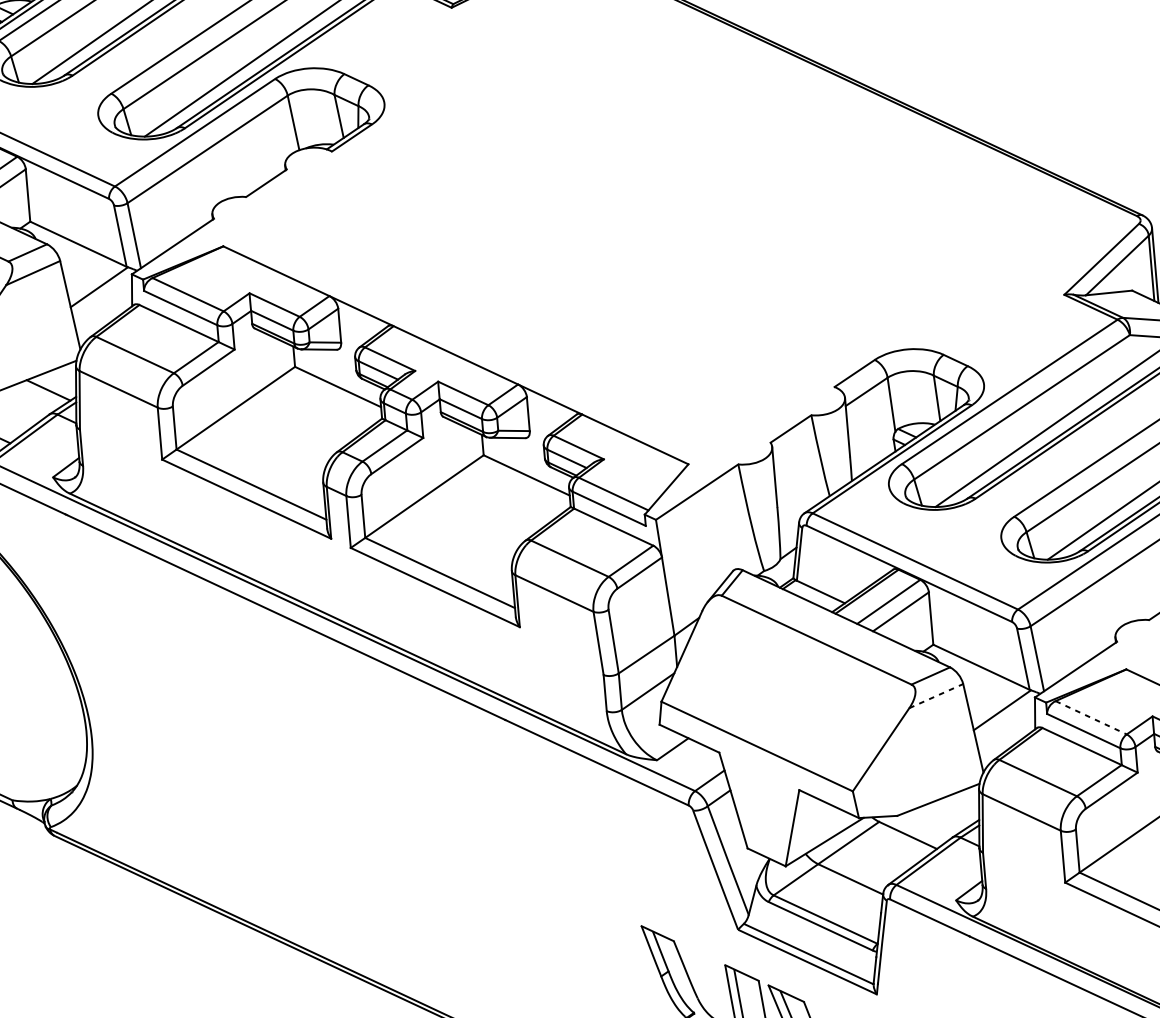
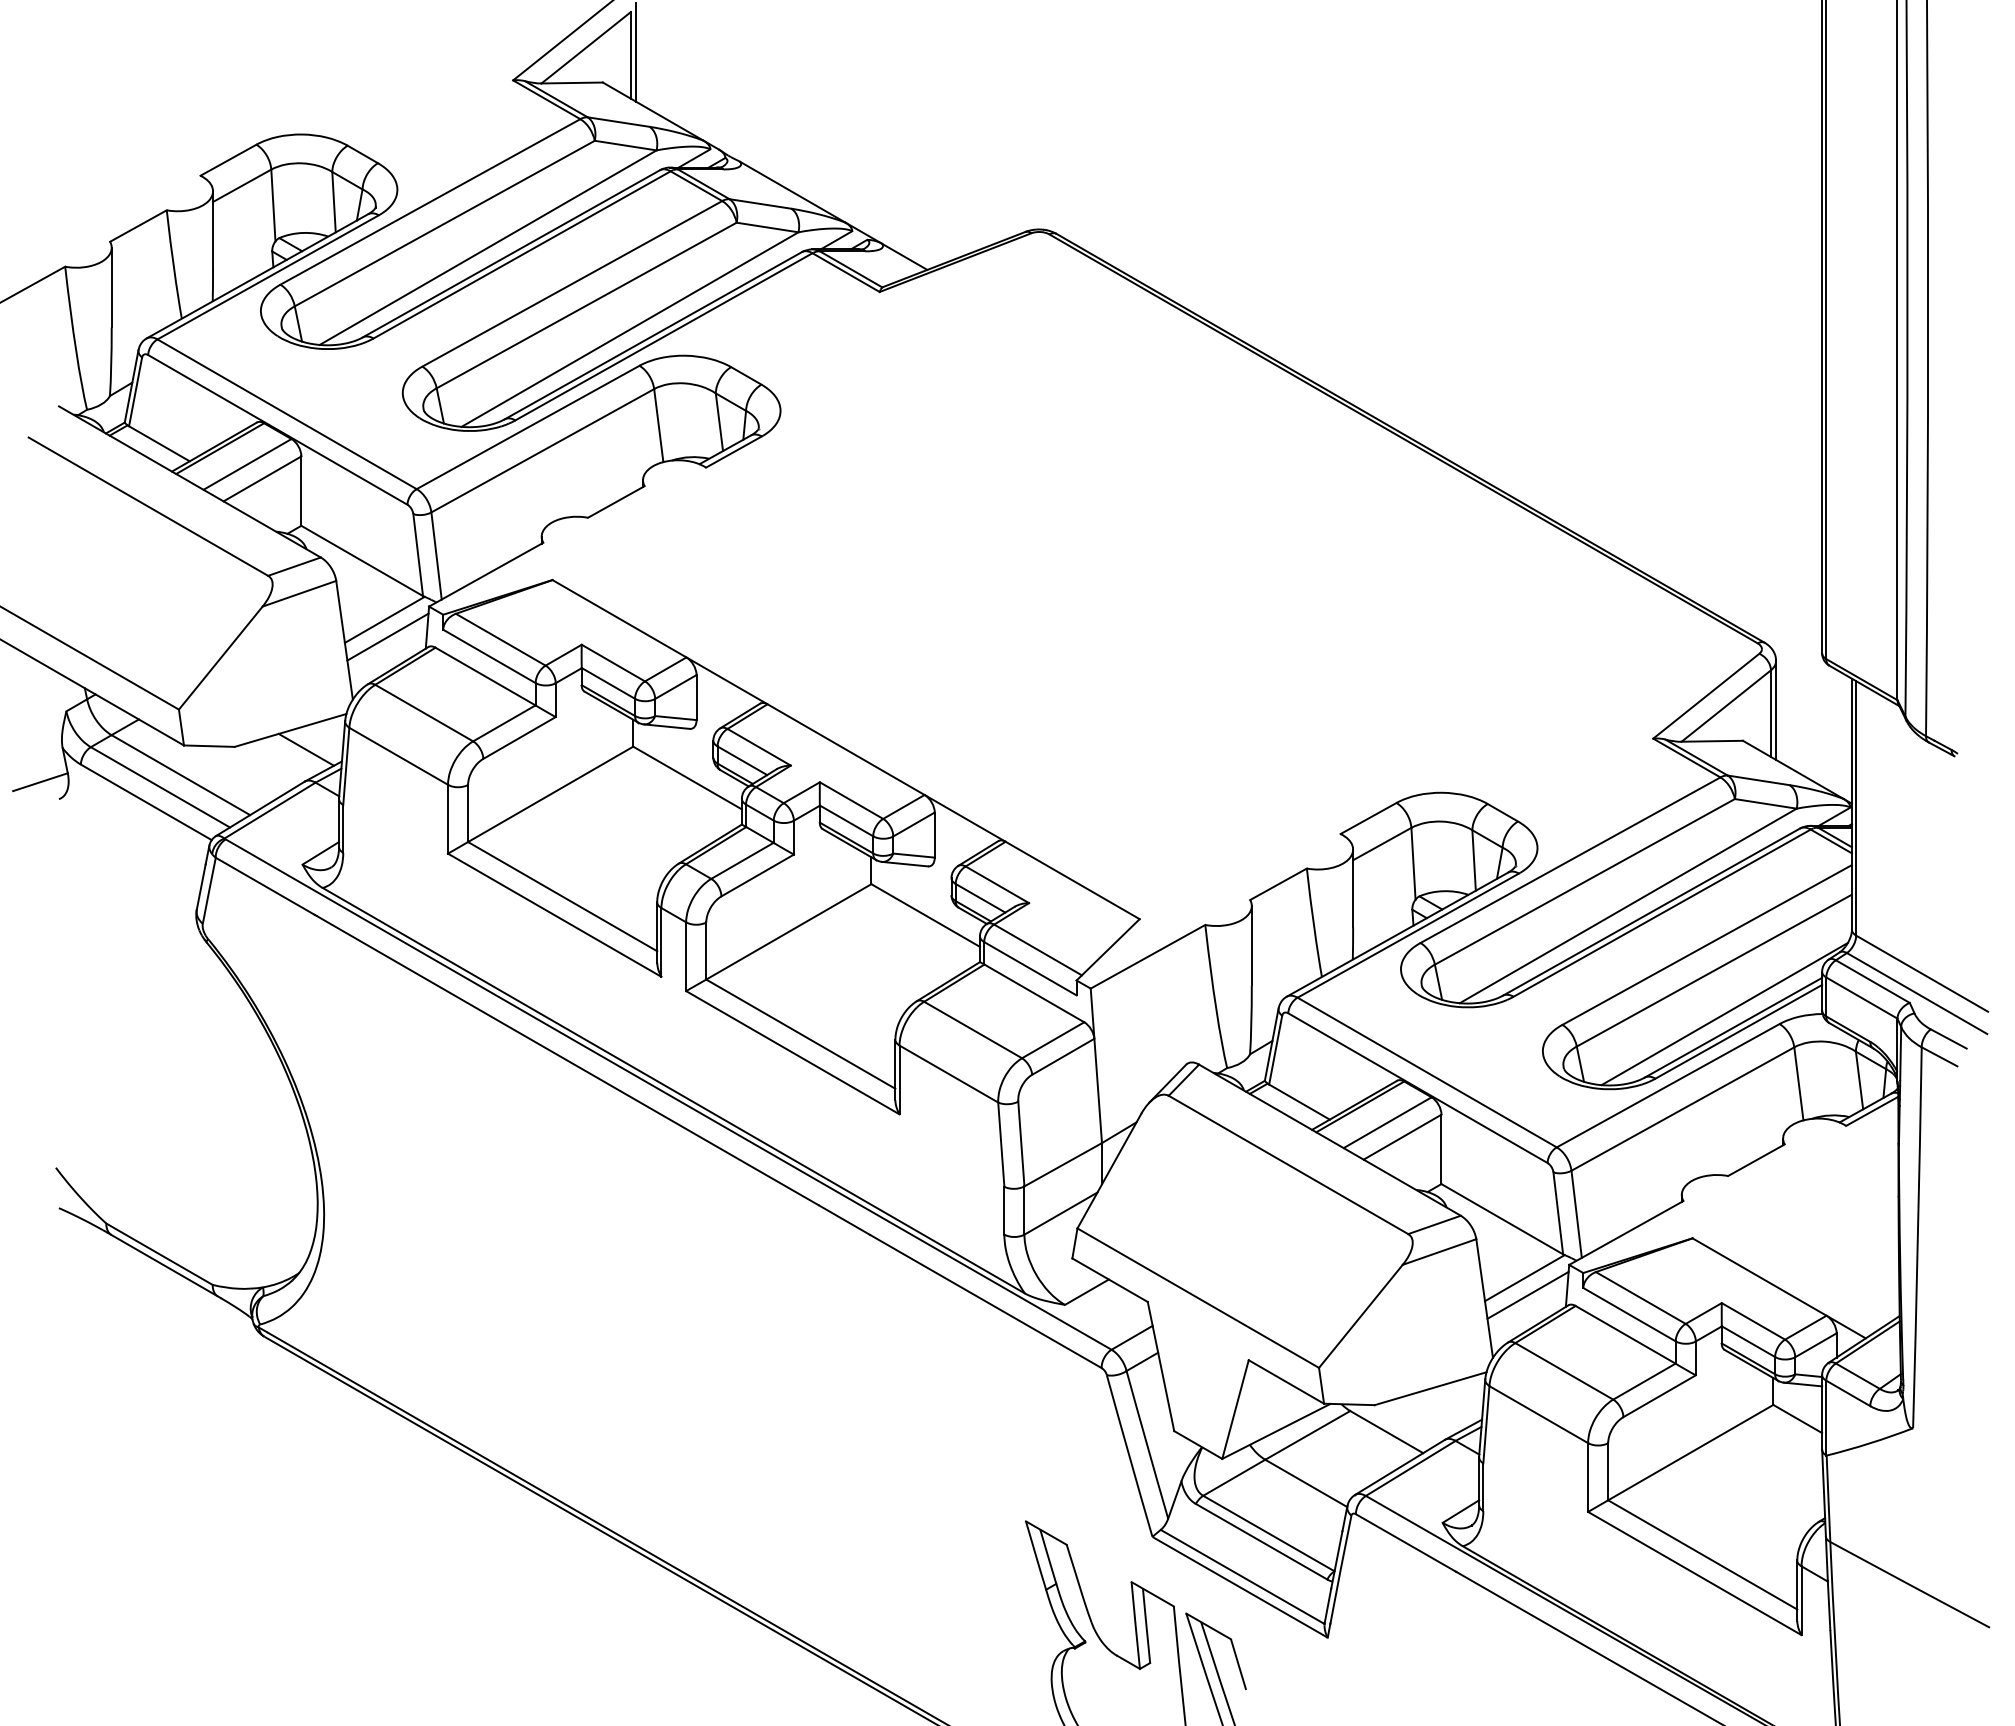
line: (102, 299) -> (387, 636), added
line: (936, 696) -> (1439, 1252), dashed -> solid
line: (1090, 717) -> (1640, 1297), dashed -> solid
line: (1005, 722) -> (1527, 1294), added

